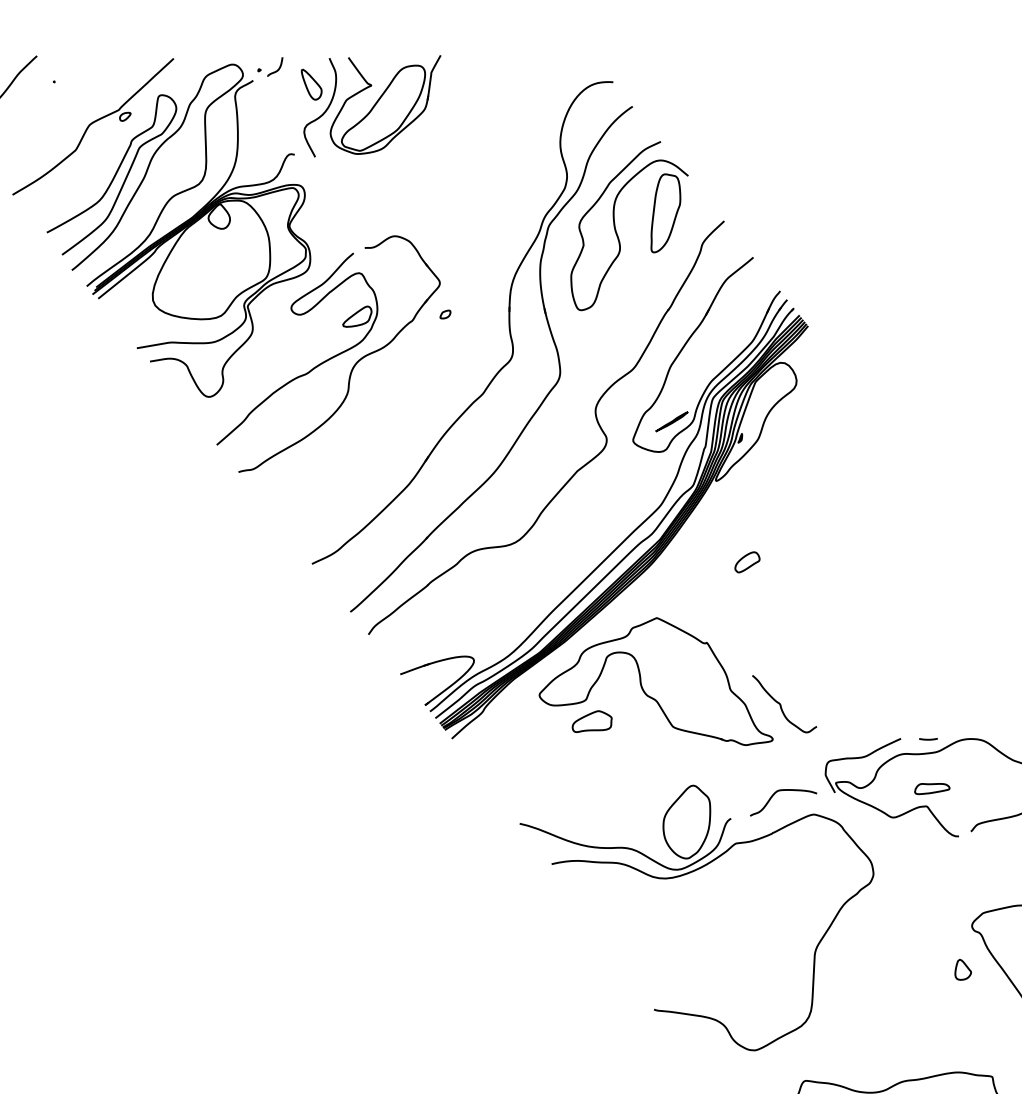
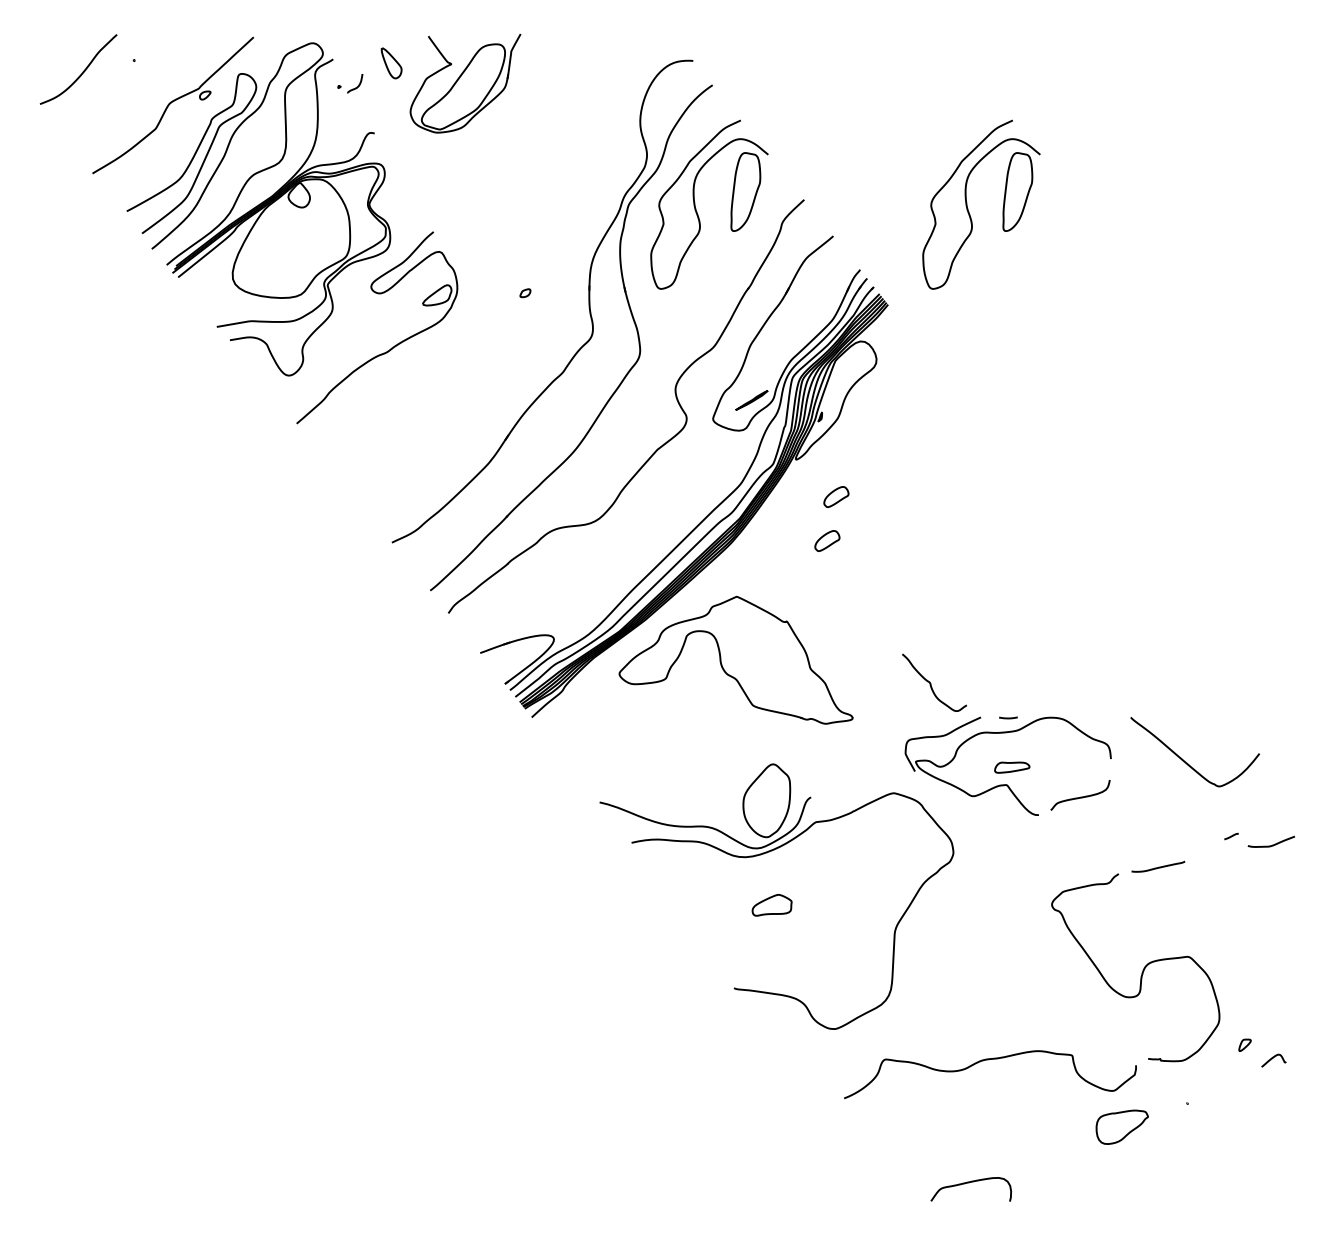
part: (270, 66) -> (350, 83), moved
curve: (324, 110) -> (404, 89), removed
part: (888, 229) -> (968, 208), added
part: (354, 363) -> (434, 342), removed
part: (756, 517) -> (836, 496), added
curve: (781, 704) -> (931, 683), moved
part: (591, 721) -> (771, 905), moved
curve: (779, 791) -> (859, 770), removed
part: (962, 969) -> (1042, 948), removed

